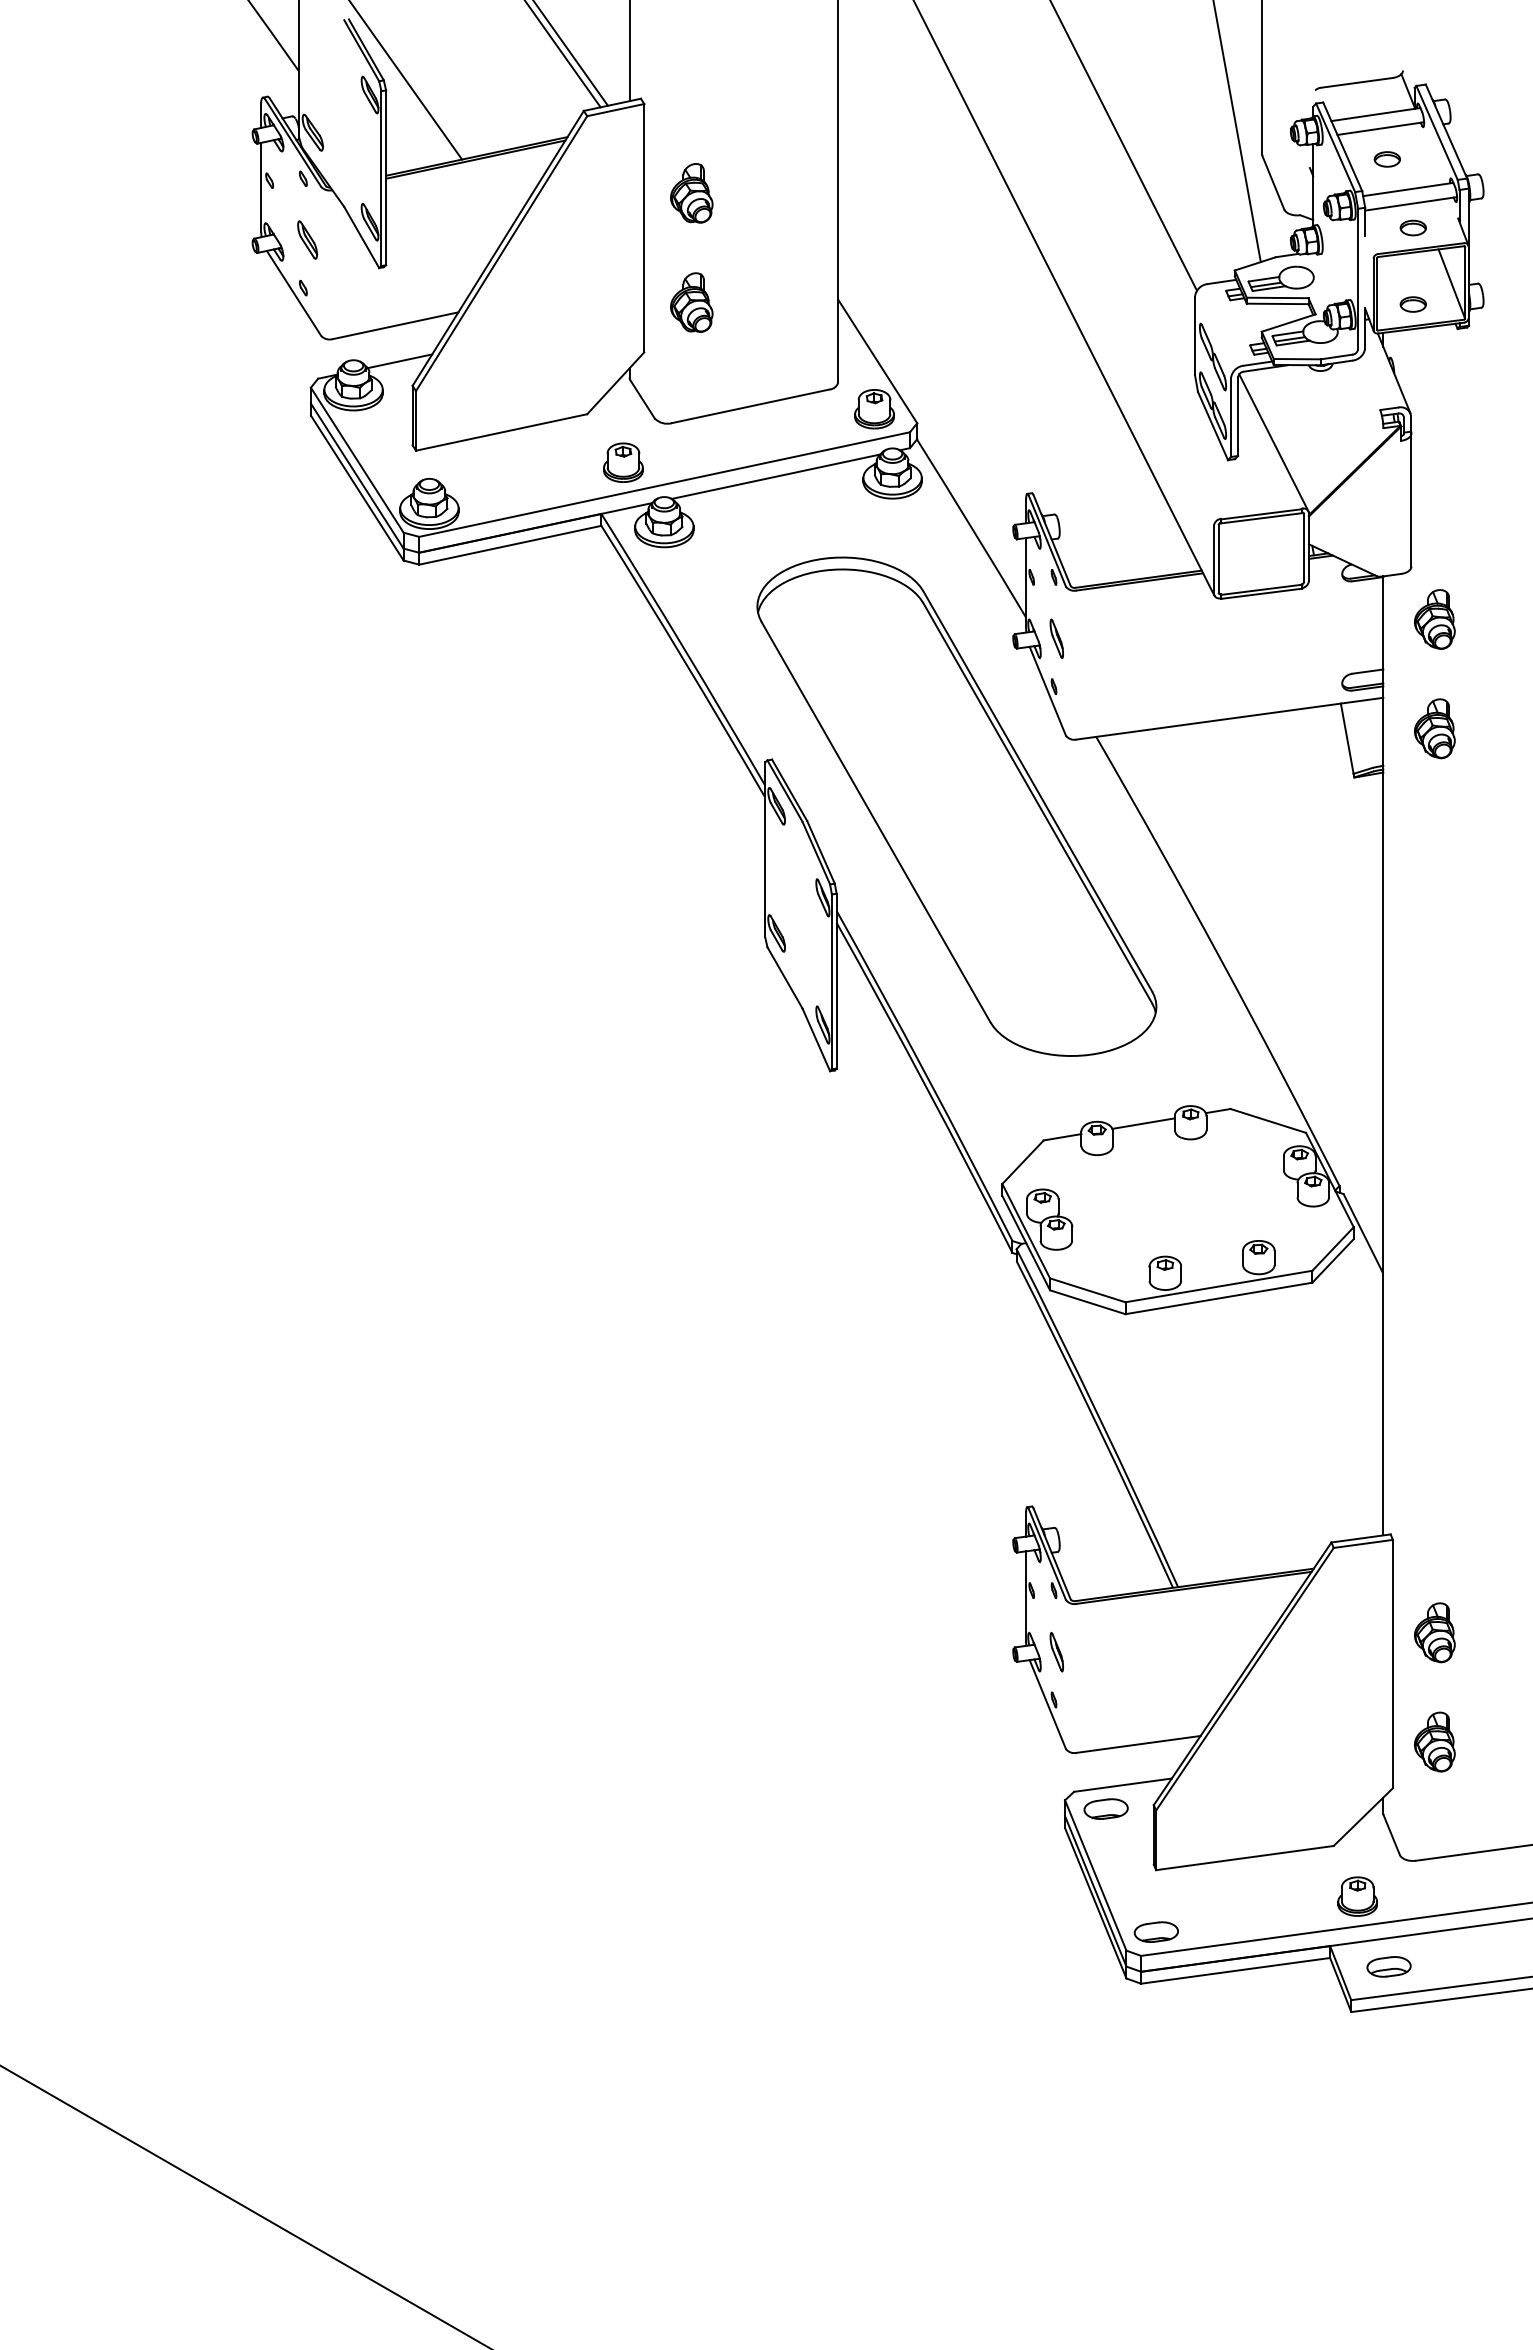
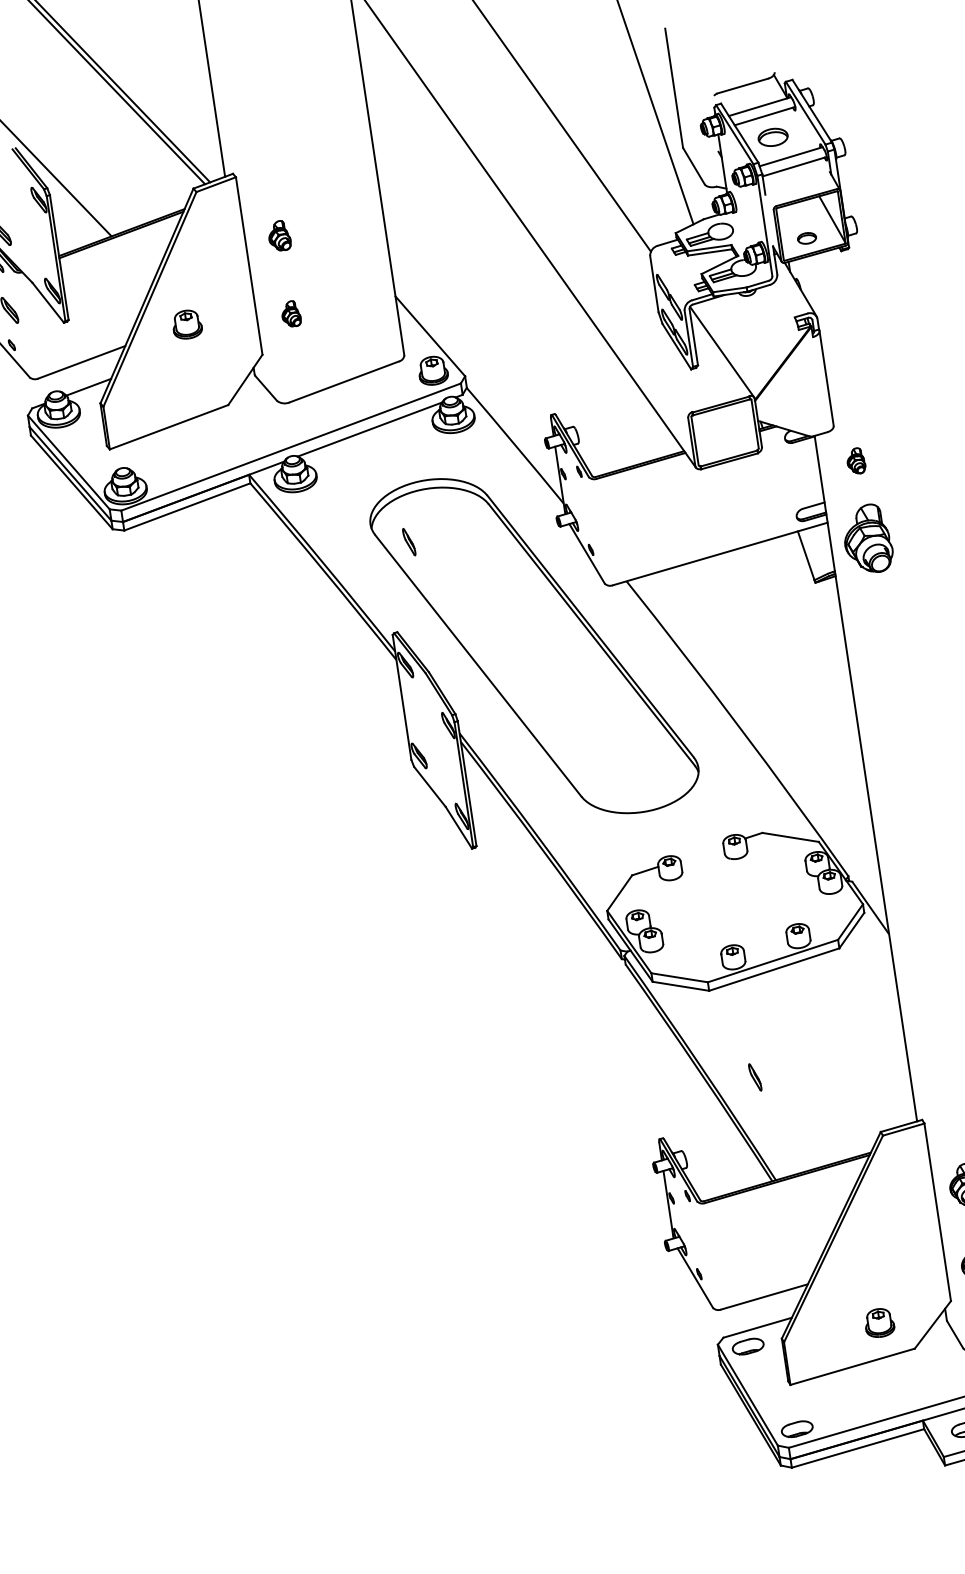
part: (1386, 159) -> (772, 137), size x1.6
part: (691, 193) -> (279, 236), size x0.7
part: (1412, 227) -> (798, 183), removed
part: (691, 302) -> (290, 314), size x0.6
part: (623, 462) -> (187, 324), moved
part: (1434, 619) -> (855, 461), size x0.6
part: (1056, 638) -> (408, 541), moved
part: (1434, 728) -> (867, 539), size x1.6
line: (1143, 1123) -> (701, 852), removed
part: (1056, 1651) -> (754, 1077), moved
part: (1357, 1896) -> (879, 1322), moved

